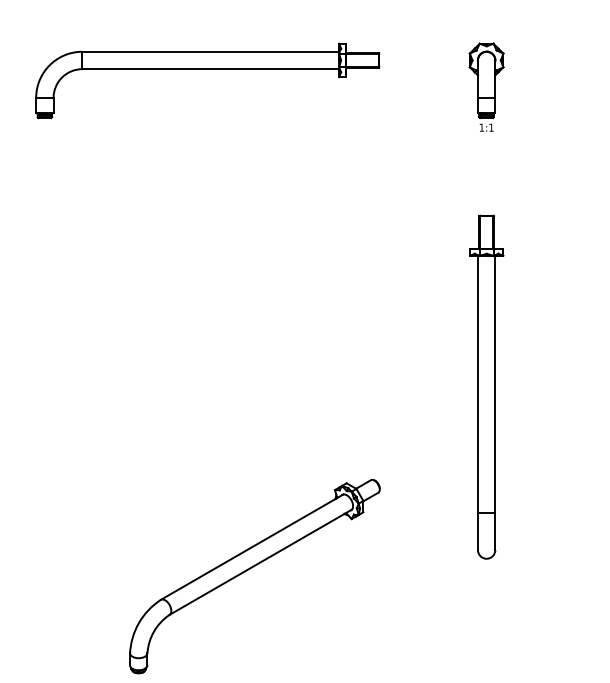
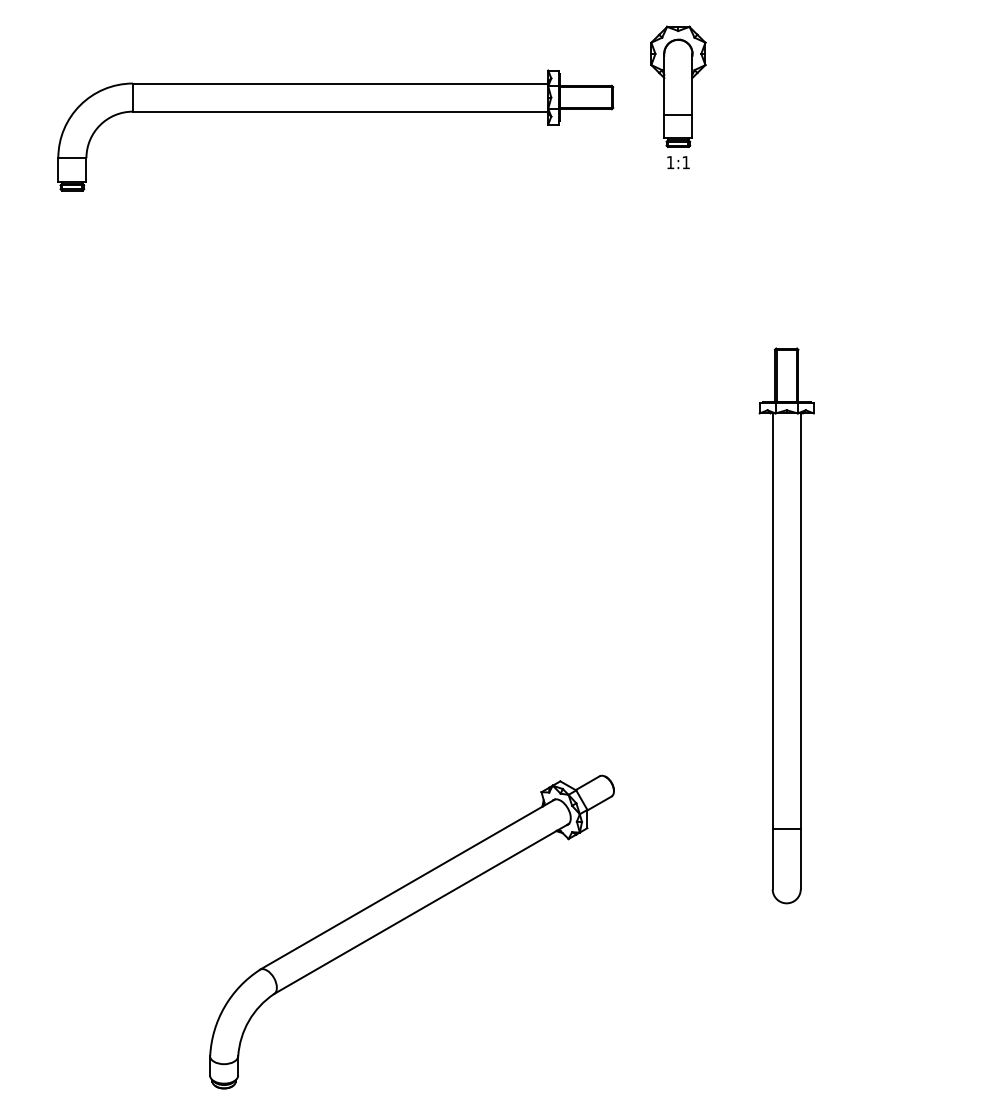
part: (486, 86) -> (678, 96), moved

